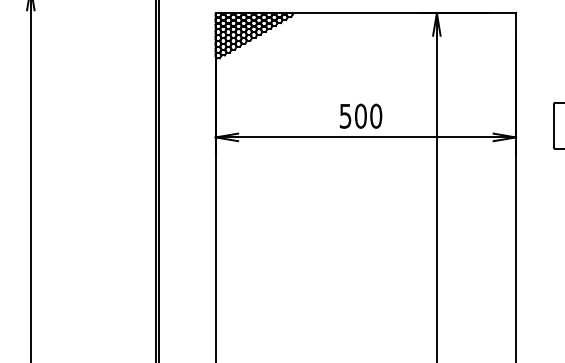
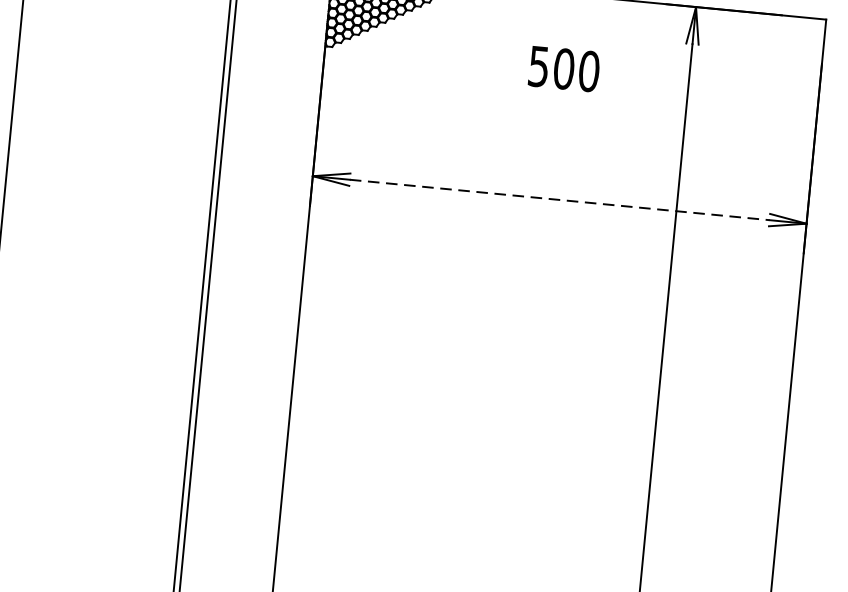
text: (361, 115) -> (565, 67), moved
line: (365, 137) -> (559, 200), solid -> dashed

